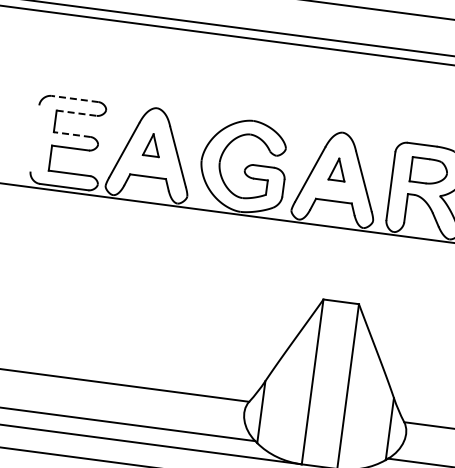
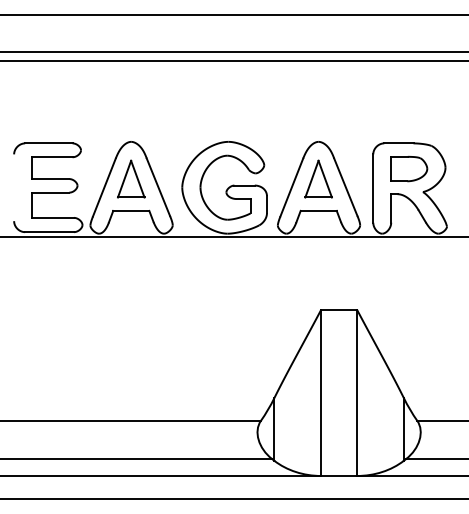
line: (74, 99) -> (48, 143), dashed -> solid
line: (76, 113) -> (52, 157), dashed -> solid
line: (72, 135) -> (50, 179), dashed -> solid
part: (152, 144) -> (131, 178), size x1.67
part: (337, 169) -> (318, 178), size x1.67

